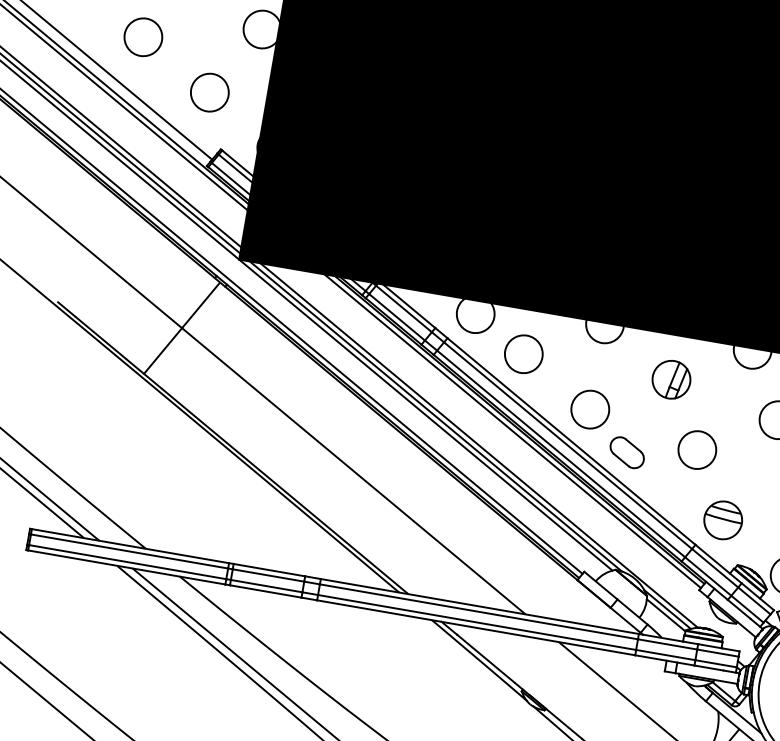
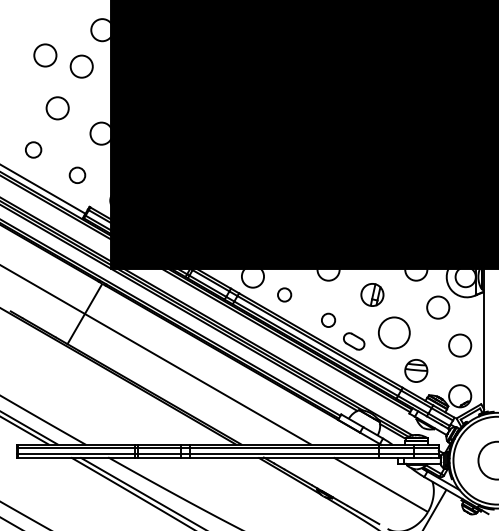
circle: (143, 36) -> (33, 149), size x0.7
circle: (209, 92) -> (77, 175), size x0.7
circle: (523, 353) -> (284, 294), size x0.6
circle: (590, 409) -> (328, 320), size x0.6
circle: (697, 449) -> (394, 332), size x1.4

